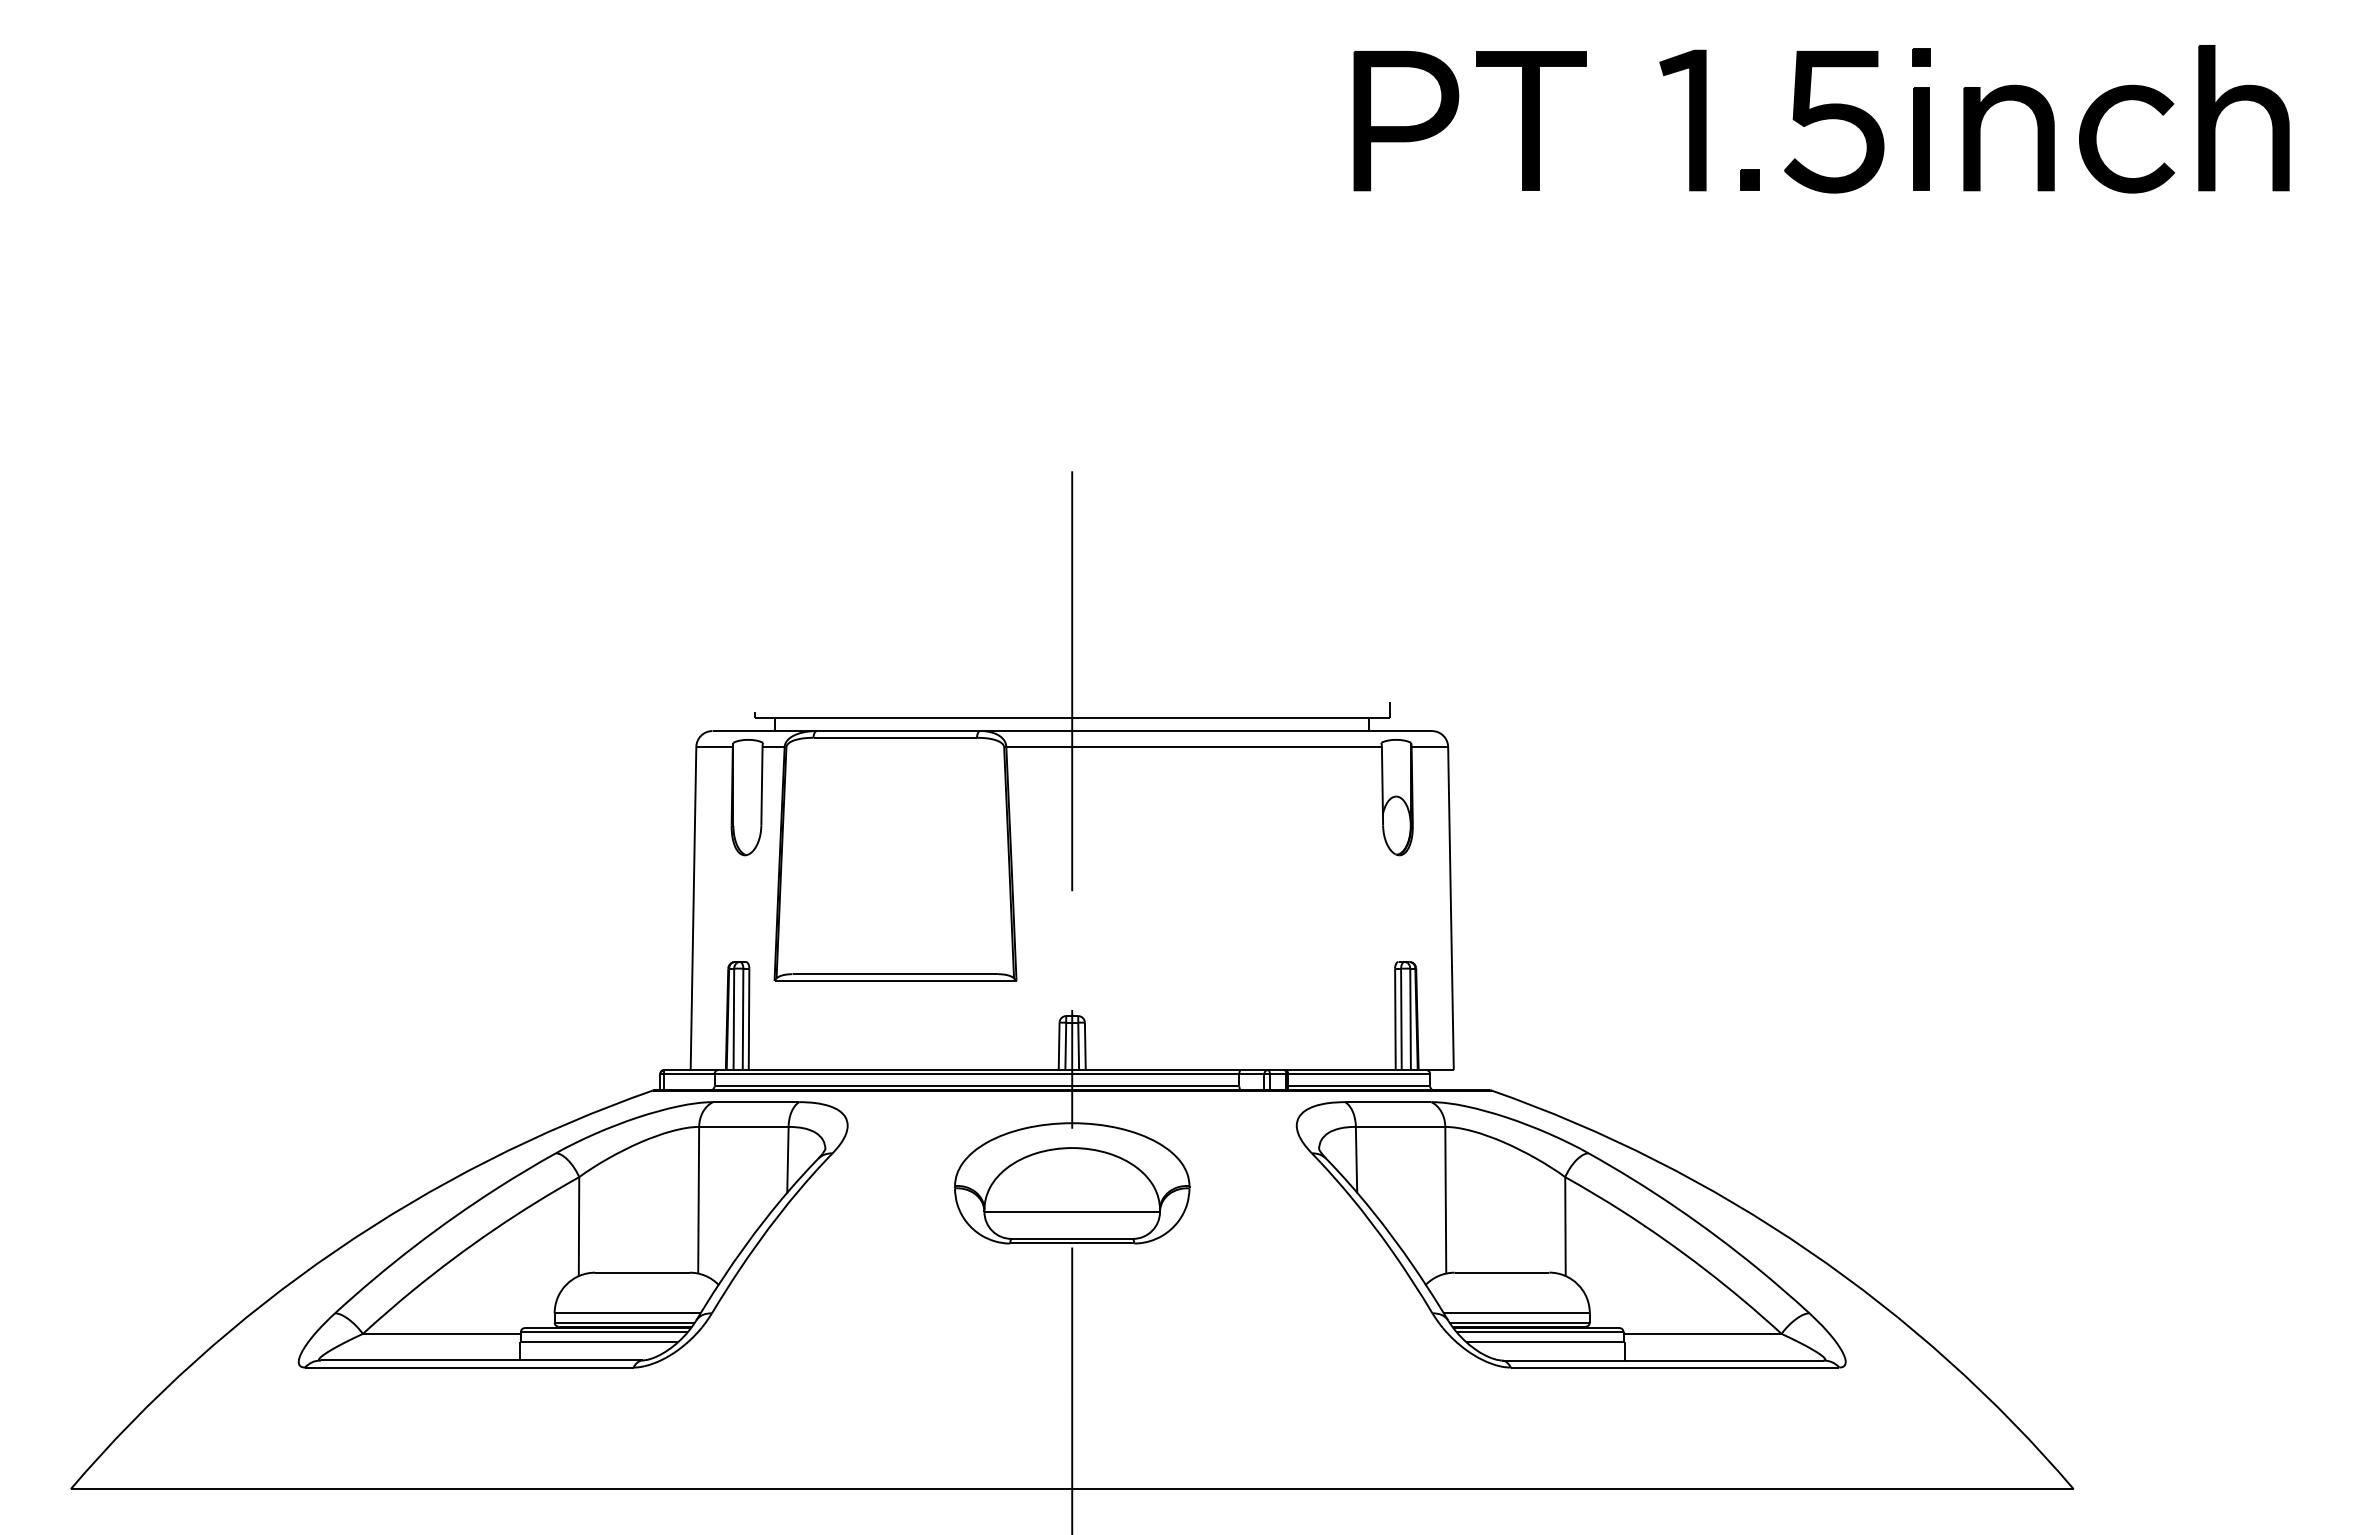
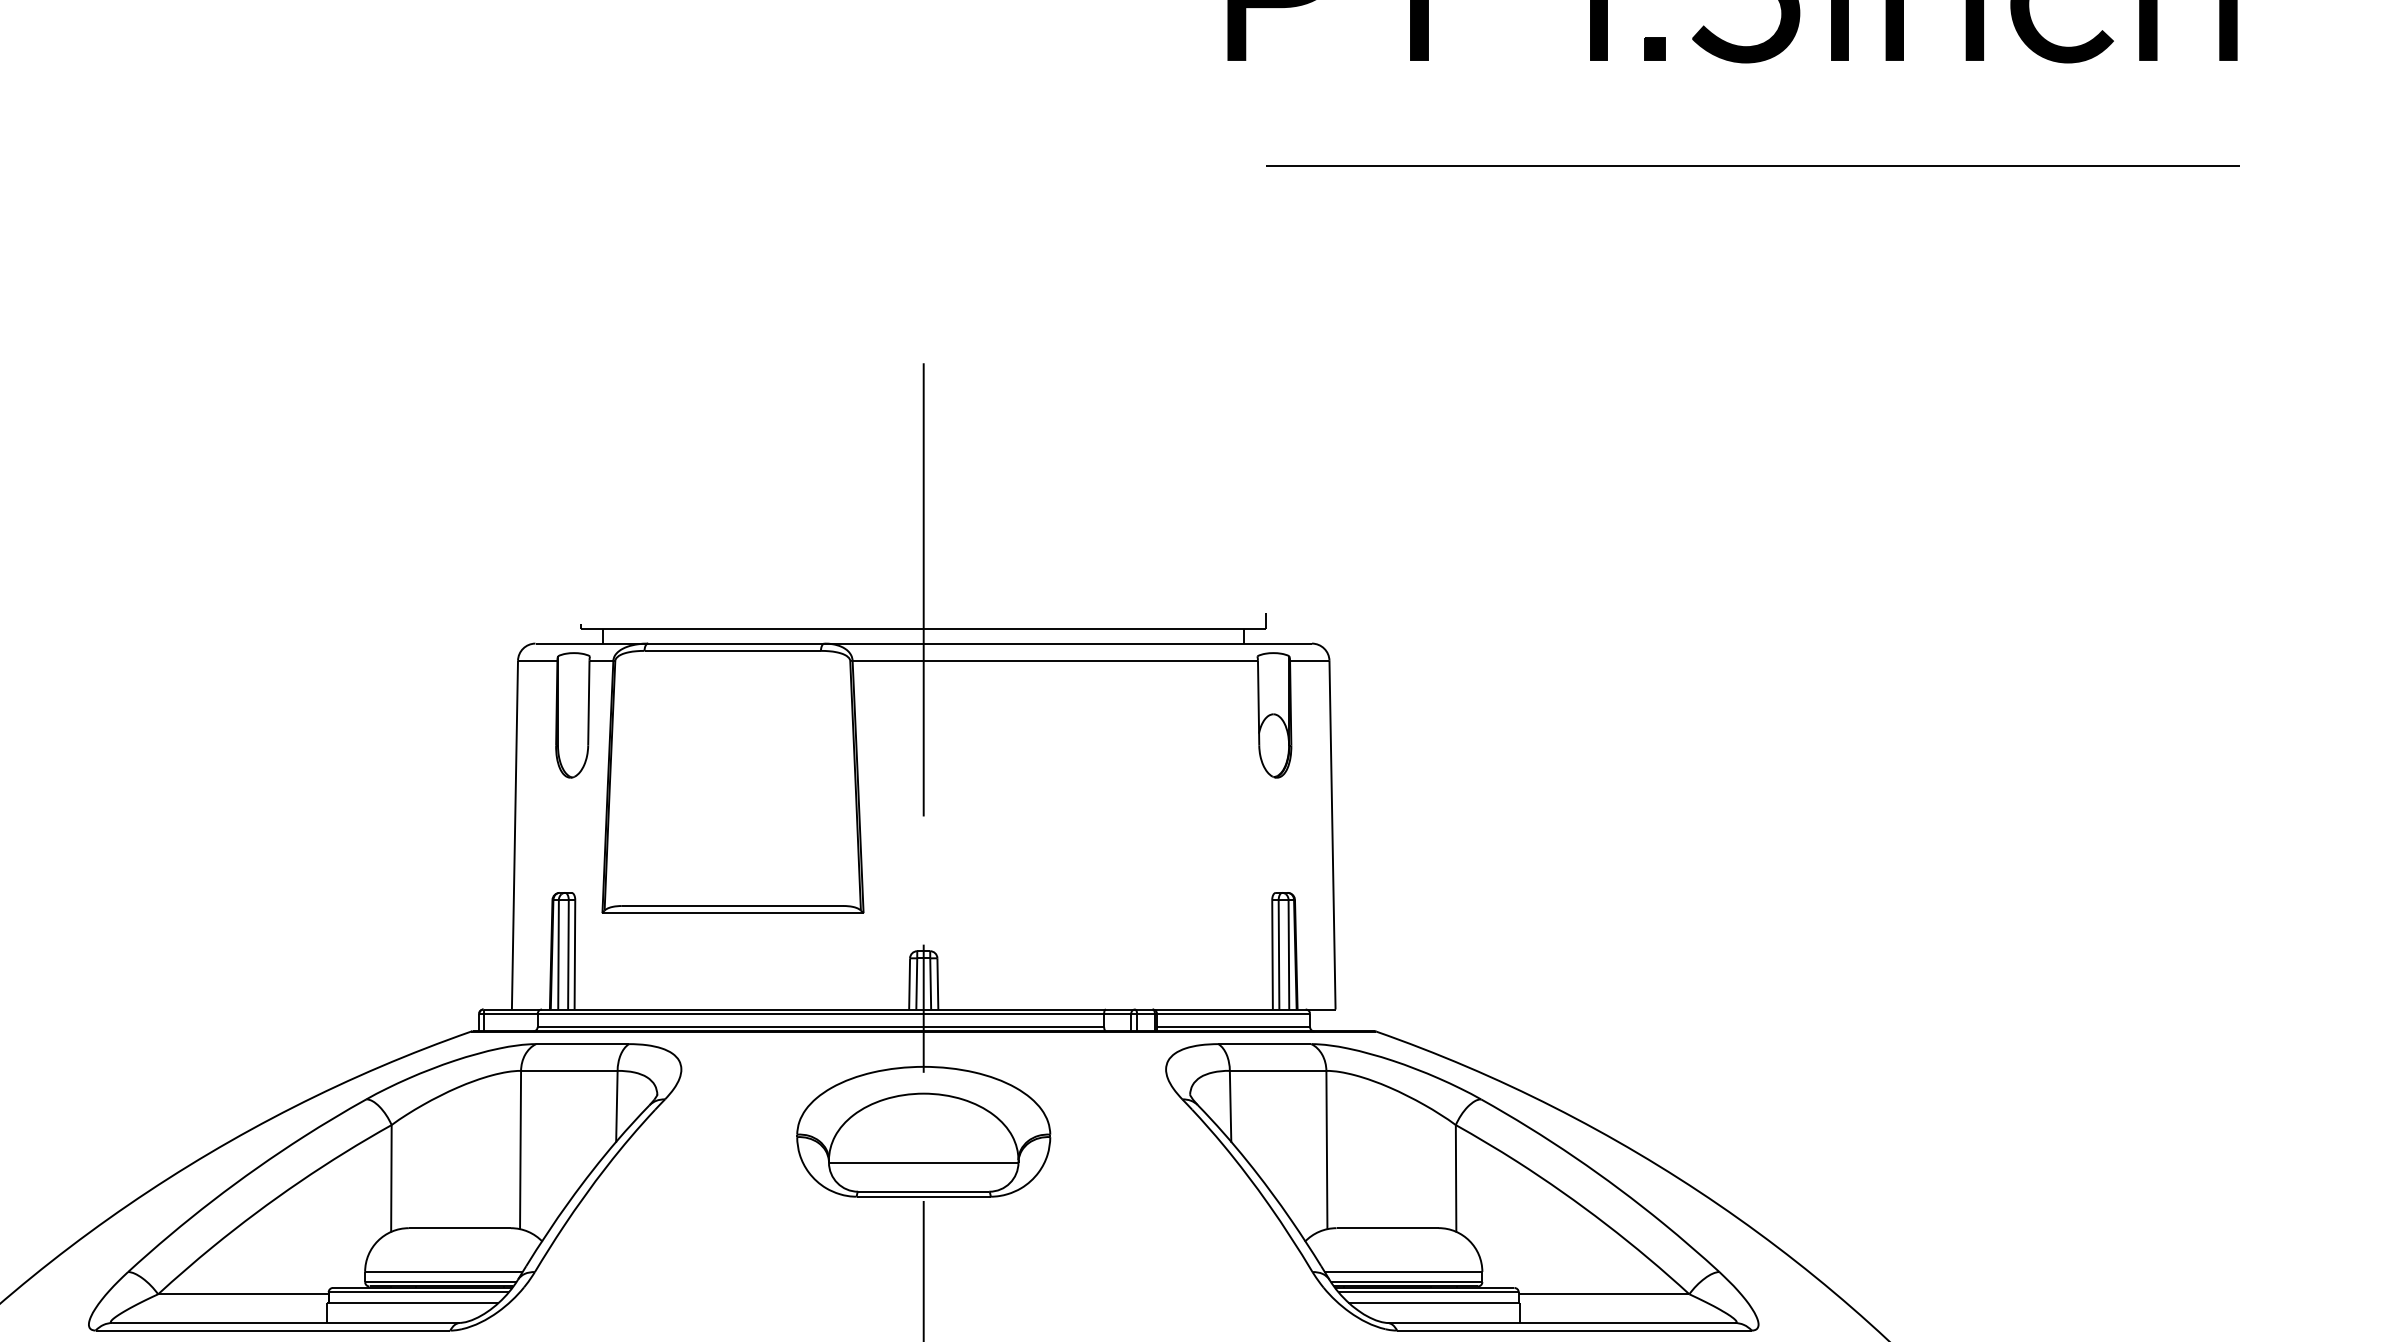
line: (1840, 288) -> (1752, 165), added

